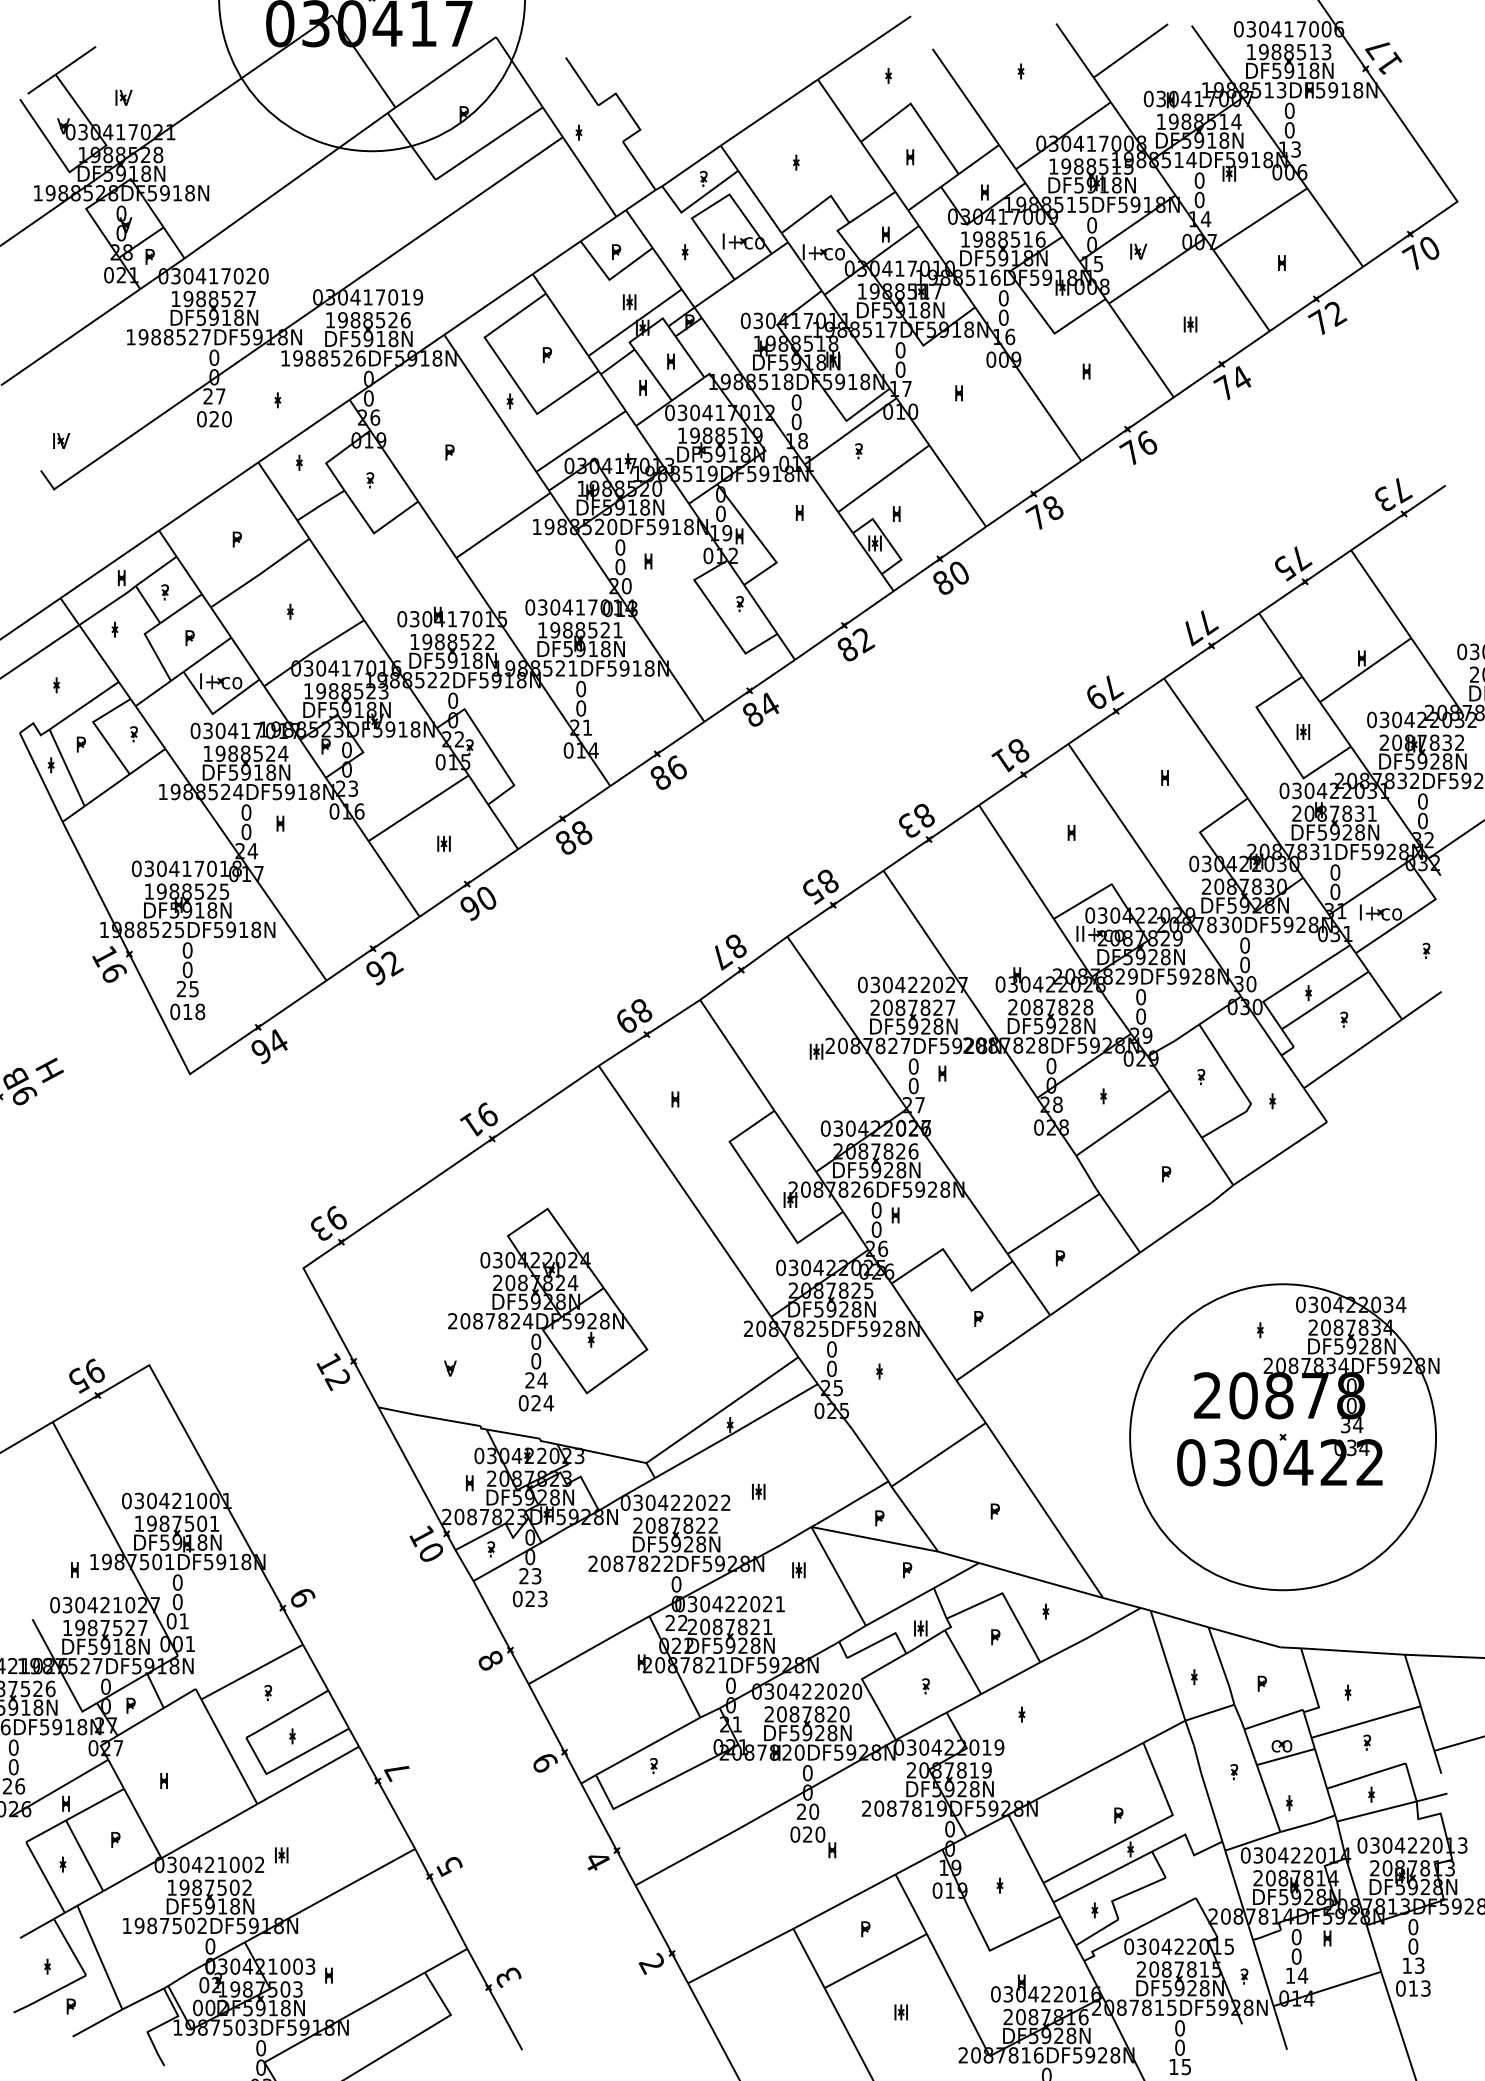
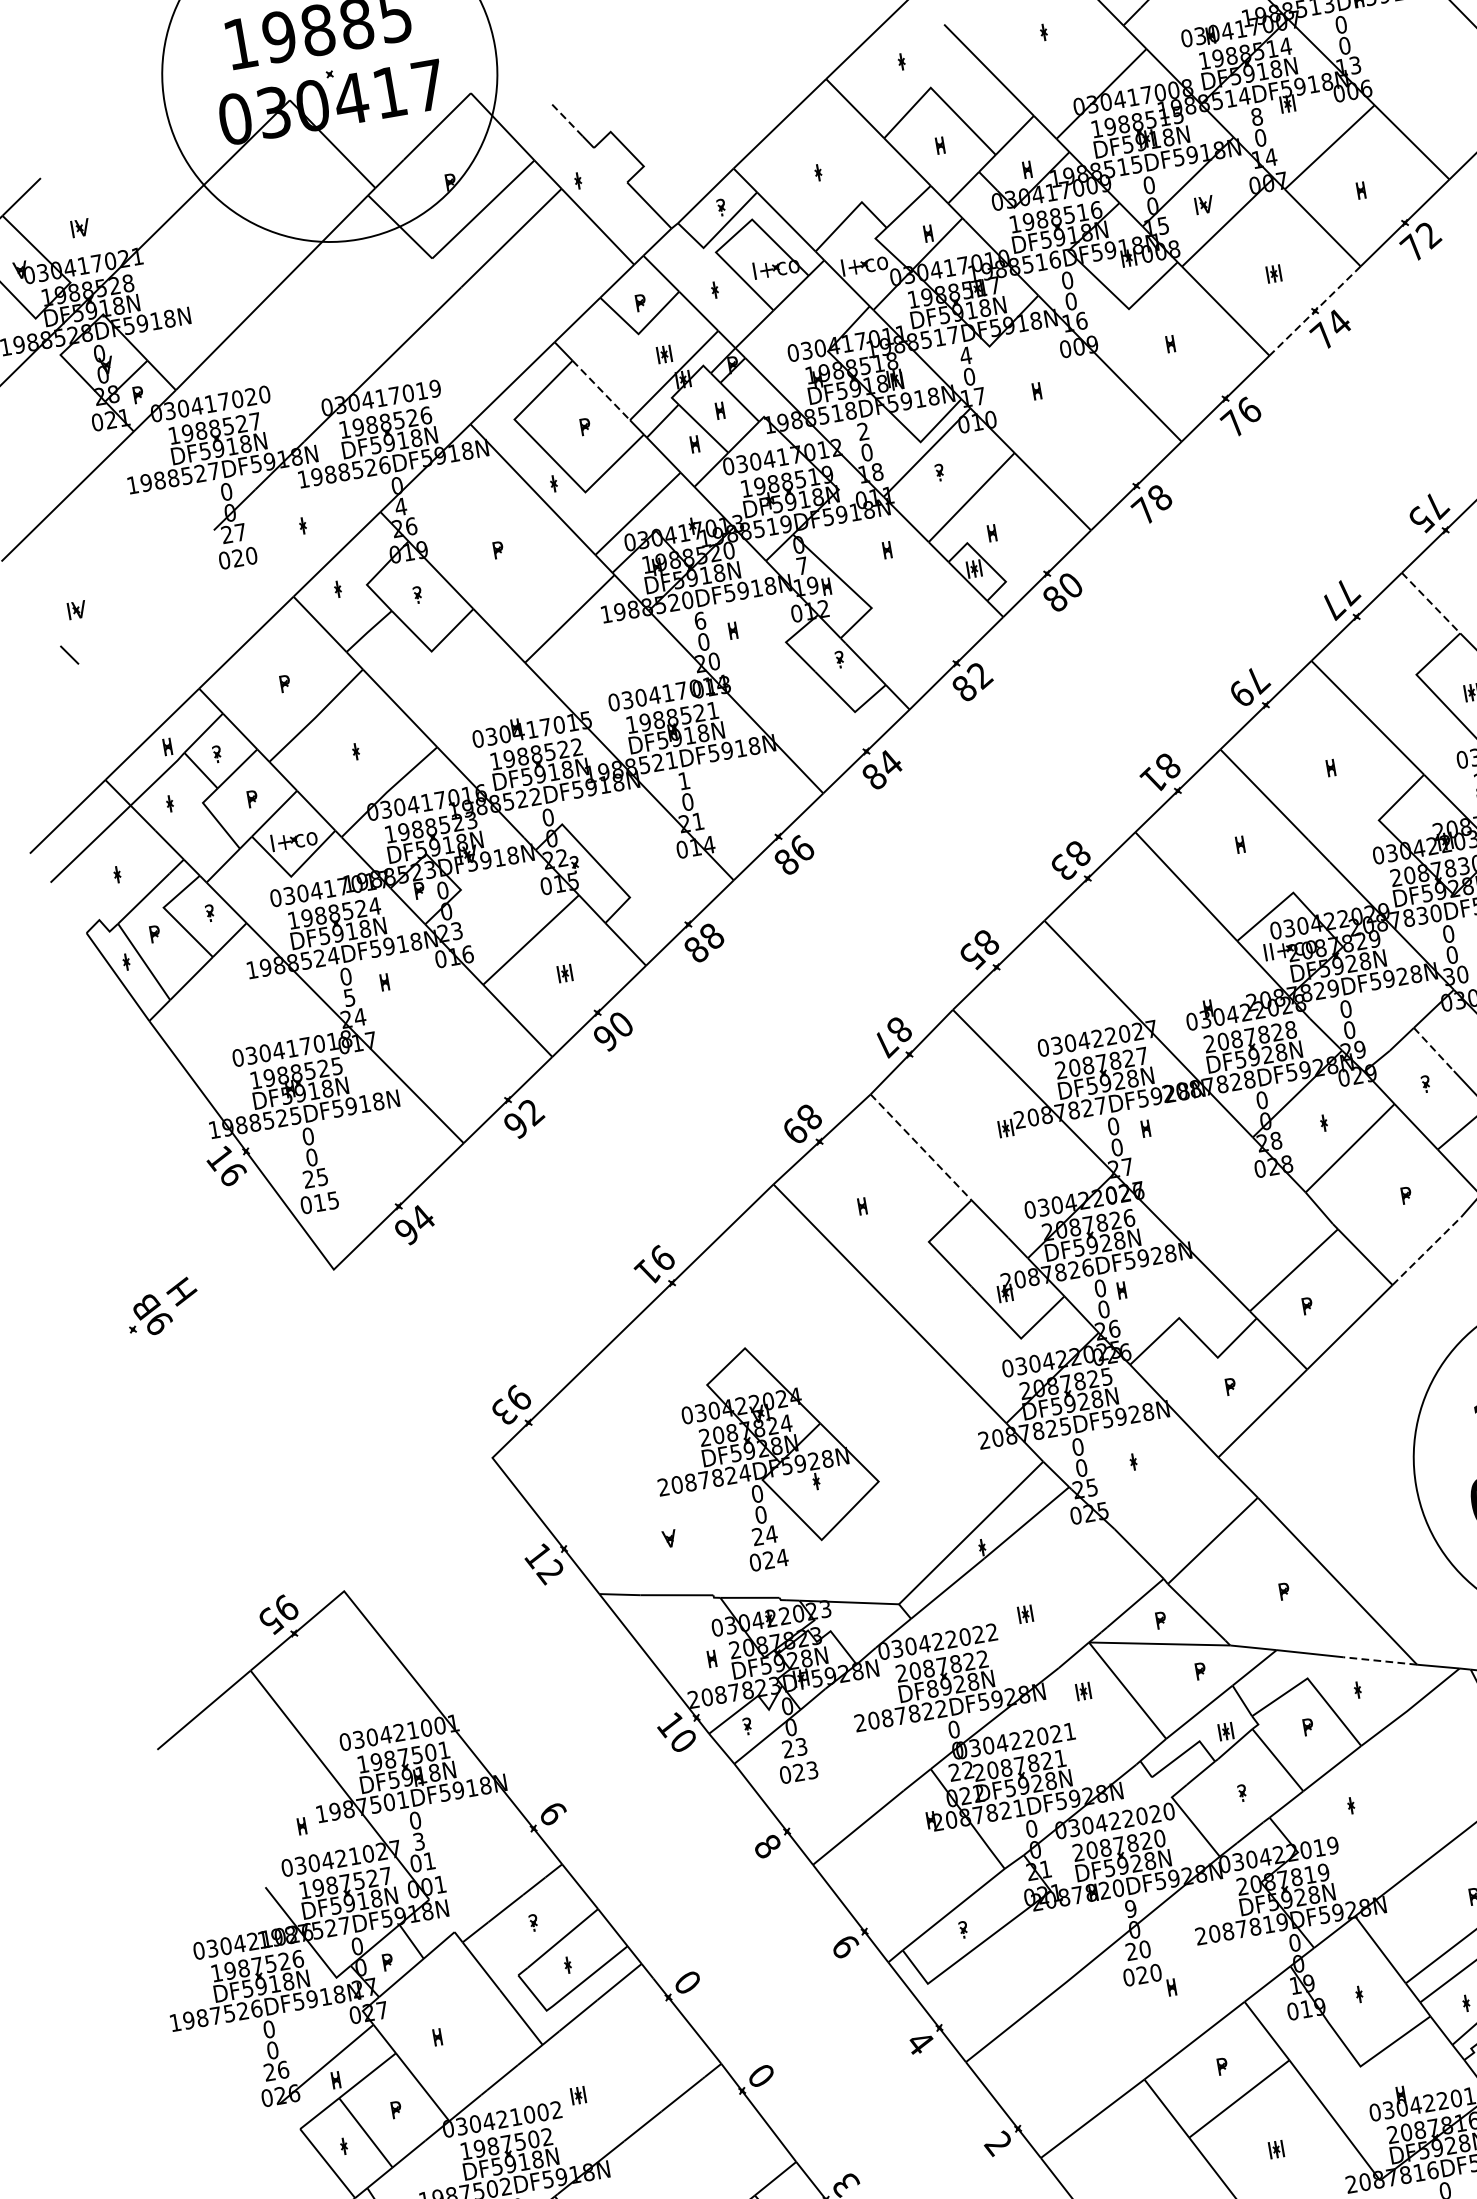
line: (577, 74) -> (565, 118), solid -> dashed
text: (1199, 180) -> (1256, 116), 0 -> 8
line: (567, 324) -> (601, 390), solid -> dashed
text: (900, 350) -> (965, 356), 0 -> 4
line: (1221, 364) -> (1314, 311), solid -> dashed
text: (368, 398) -> (400, 507), 0 -> 4
text: (796, 402) -> (863, 431), 0 -> 2
line: (125, 439) -> (145, 596), removed
text: (720, 513) -> (801, 565), 0 -> 7
text: (620, 547) -> (700, 620), 0 -> 6
line: (1280, 645) -> (1430, 603), solid -> dashed
text: (581, 688) -> (684, 780), 0 -> 1
text: (246, 831) -> (349, 997), 0 -> 5
text: (200, 1011) -> (333, 1200), 018 -> 015
line: (1213, 1047) -> (1433, 1050), solid -> dashed
line: (737, 1055) -> (921, 1147), solid -> dashed
line: (1176, 1227) -> (1427, 1251), solid -> dashed
text: (663, 1544) -> (932, 1688), DF5928N -> DF8928N
line: (1070, 1588) -> (1380, 1660), solid -> dashed
text: (177, 1601) -> (418, 1841), 0 -> 3
text: (396, 1771) -> (686, 1983), 7 -> 0
text: (807, 1773) -> (1130, 1909), 0 -> 9
text: (449, 1866) -> (761, 2076), 5 -> 0

